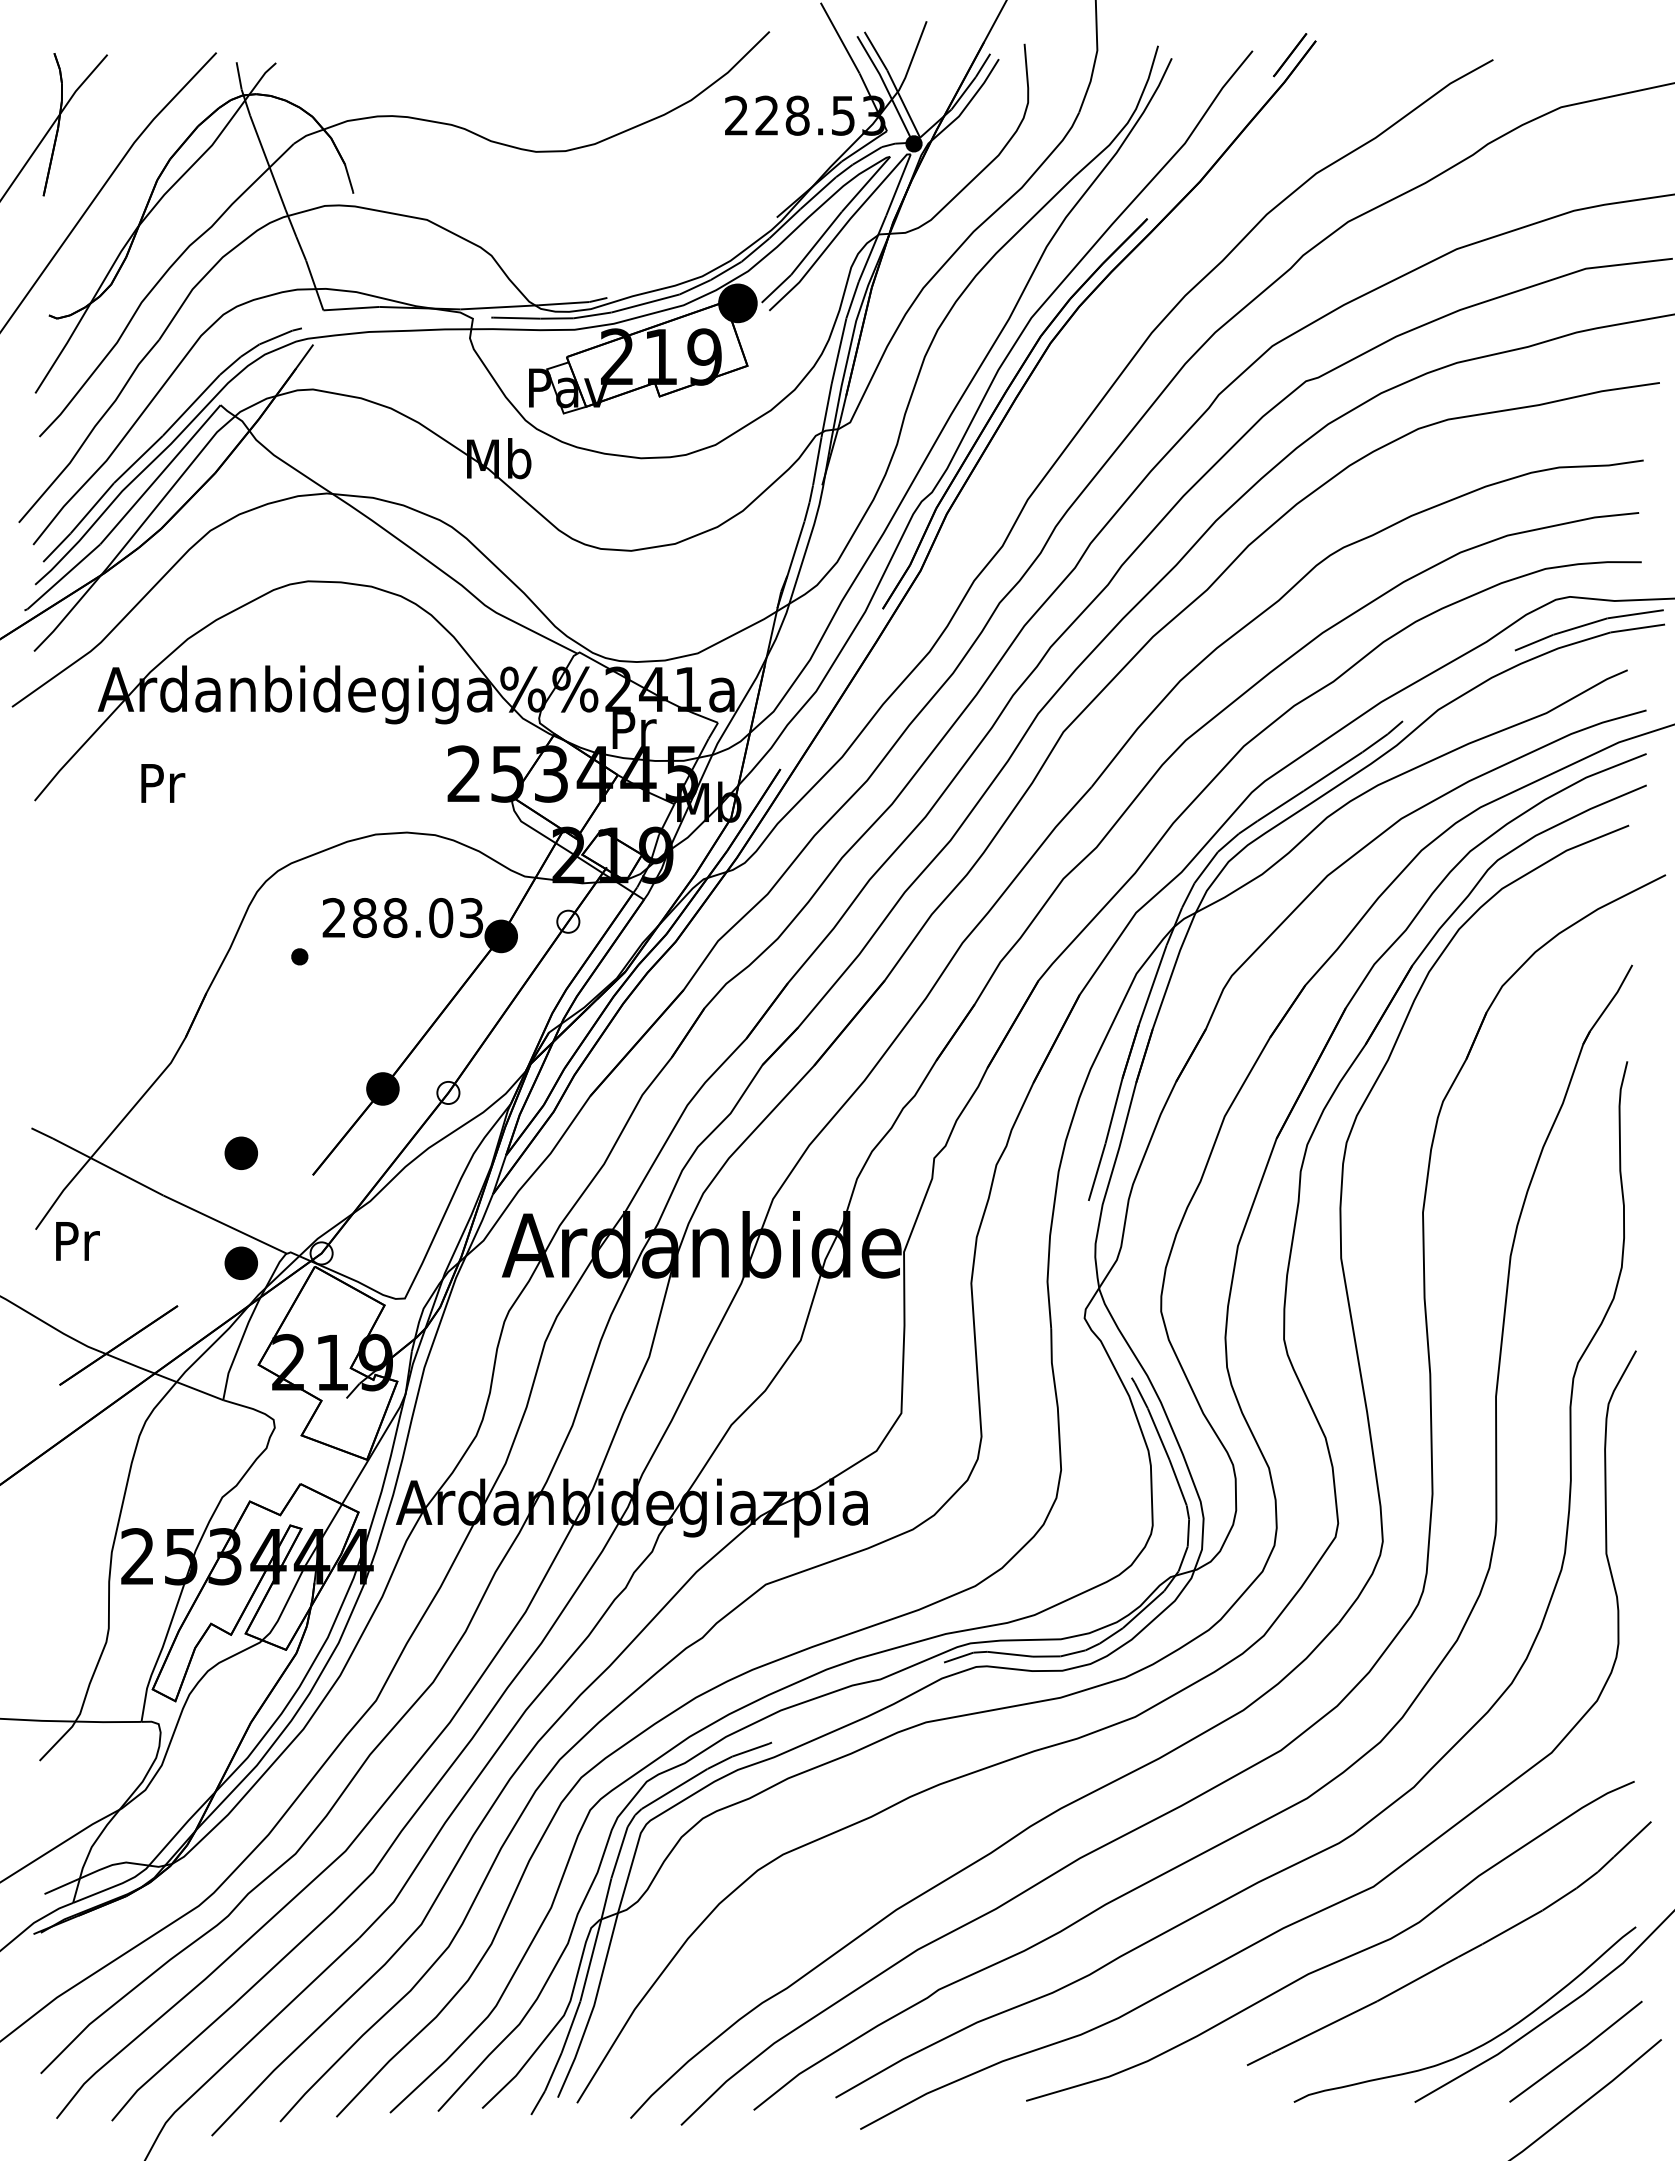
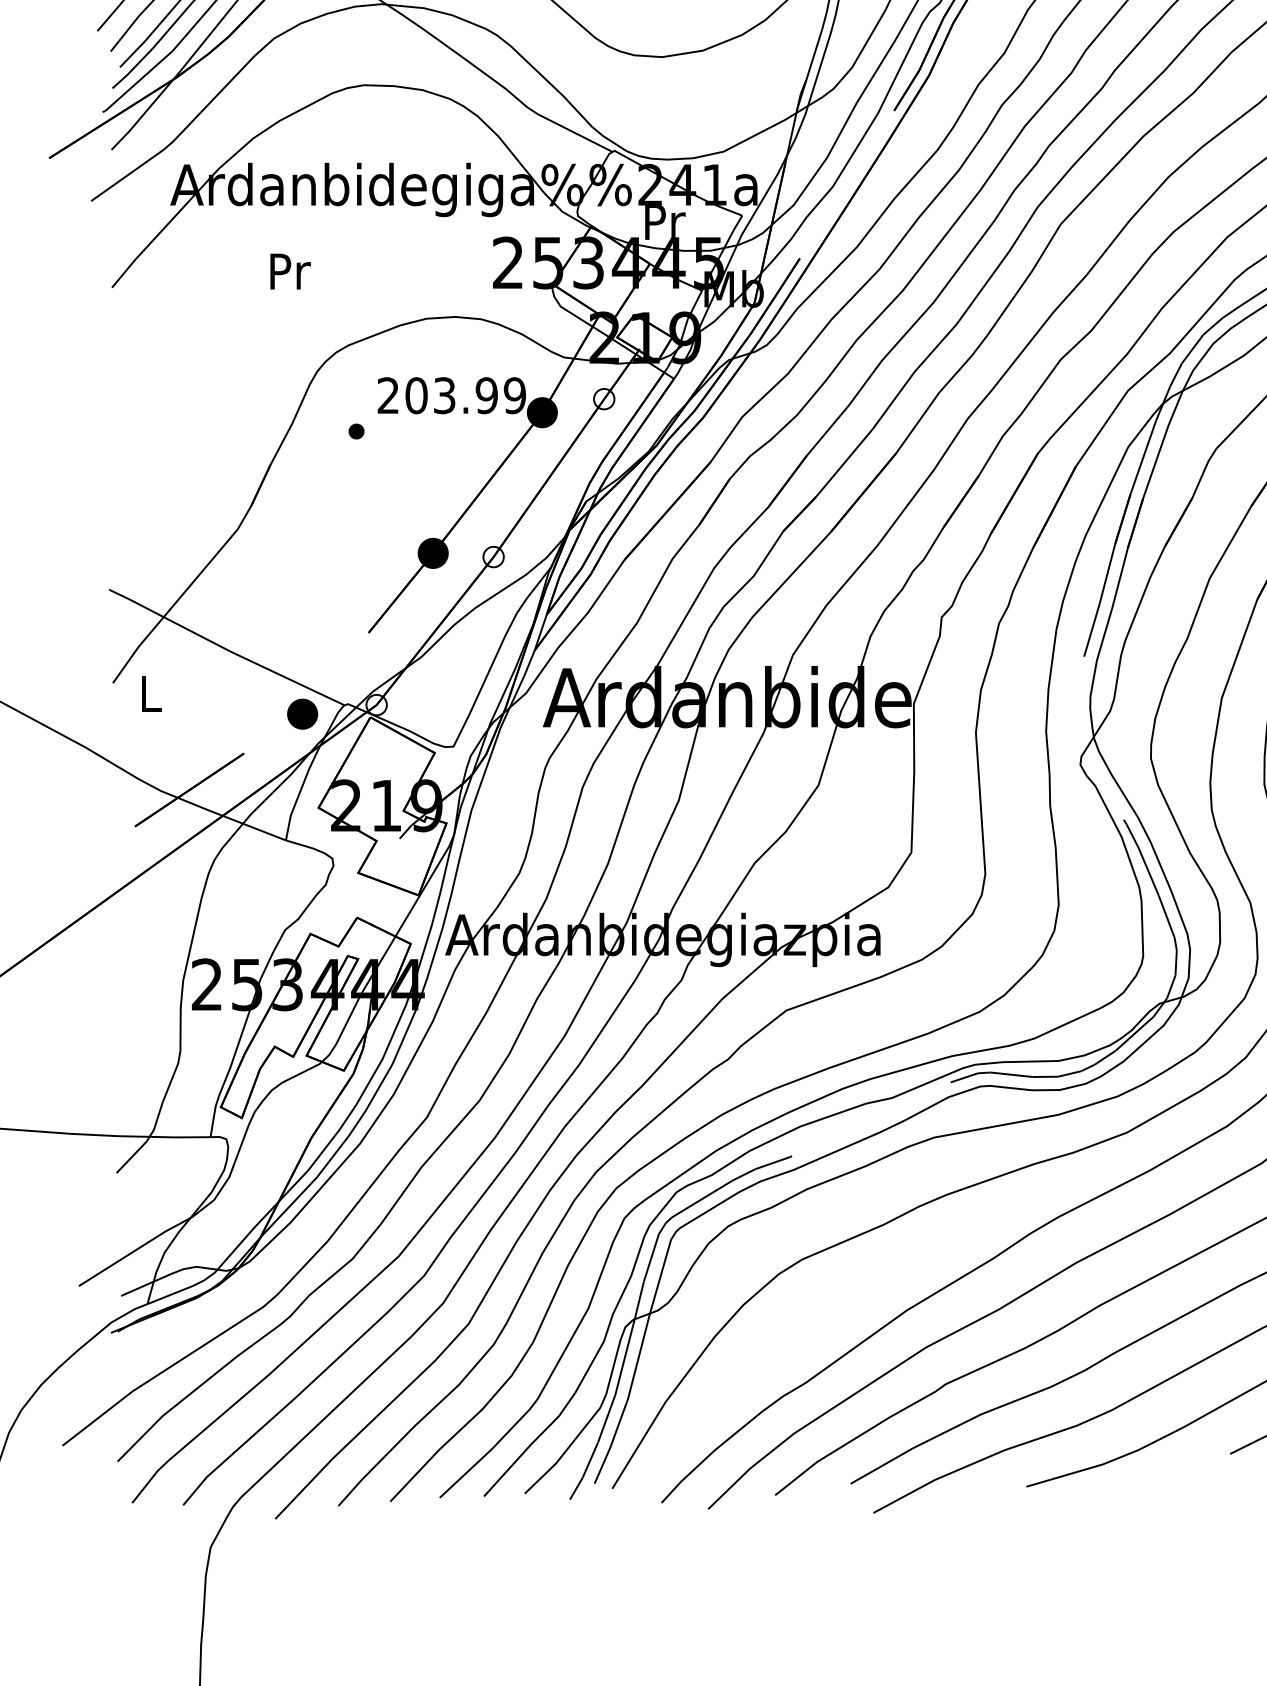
text: (163, 783) -> (290, 271), moved
text: (418, 918) -> (466, 396), 288.03 -> 203.99
part: (240, 1152) -> (301, 612), removed
text: (77, 1241) -> (151, 694), Pr -> L

